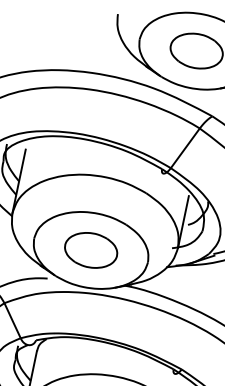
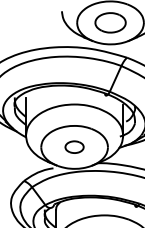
part: (91, 248) -> (74, 146), size x0.6

